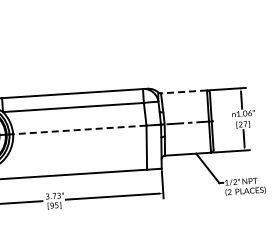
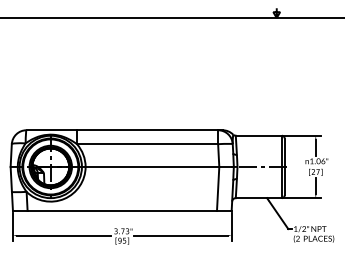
line: (183, 91) -> (258, 135), dashed -> solid
line: (79, 129) -> (152, 166), dashed -> solid

